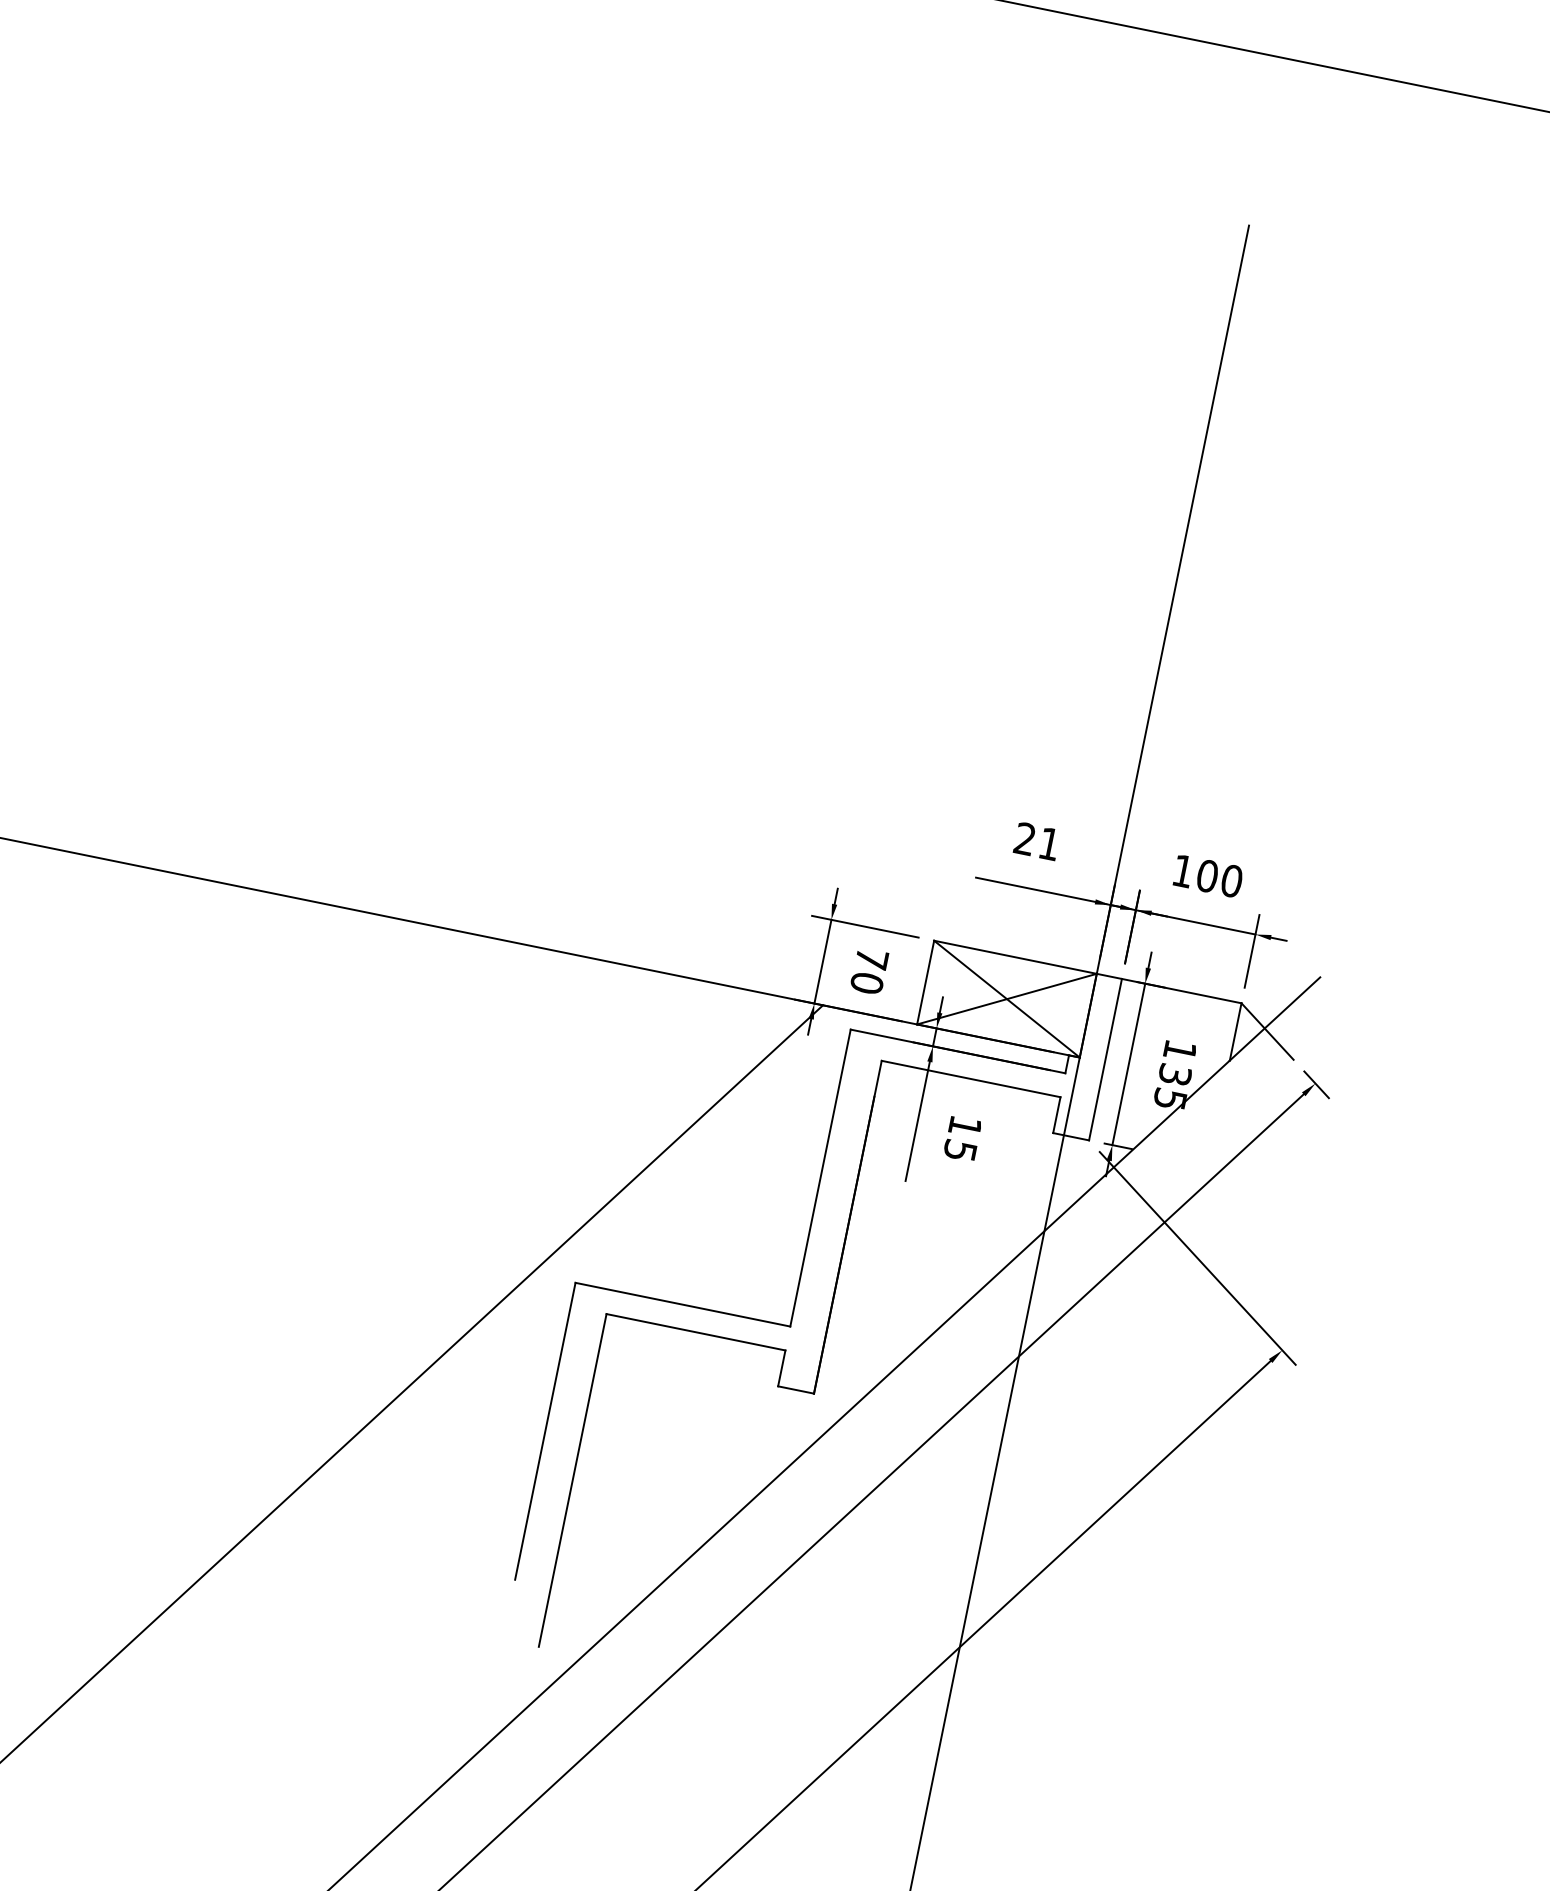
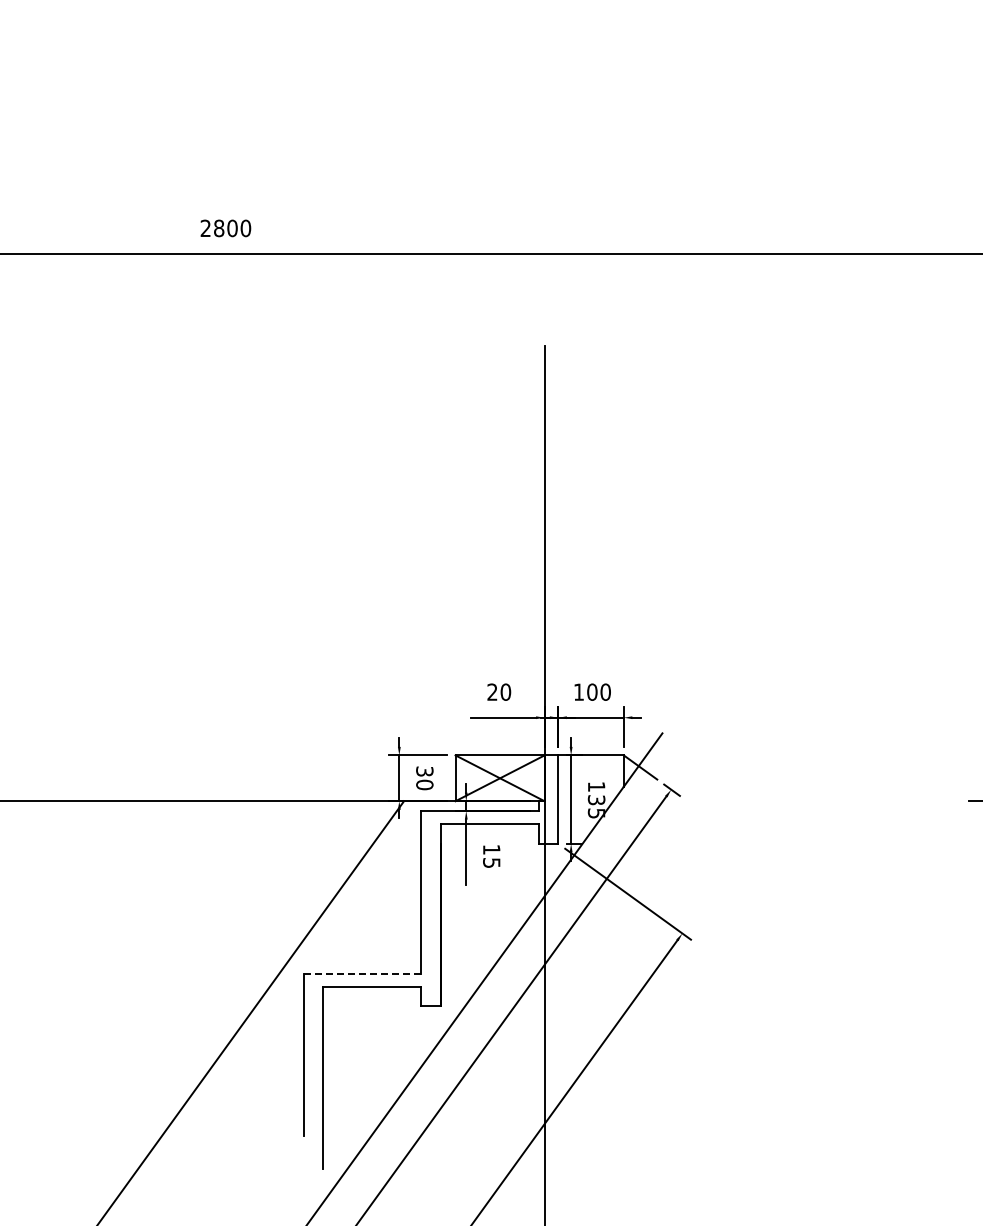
text: (1049, 842) -> (505, 691), 21 -> 20
text: (871, 958) -> (424, 771), 70 -> 30
line: (683, 1304) -> (362, 973), solid -> dashed

